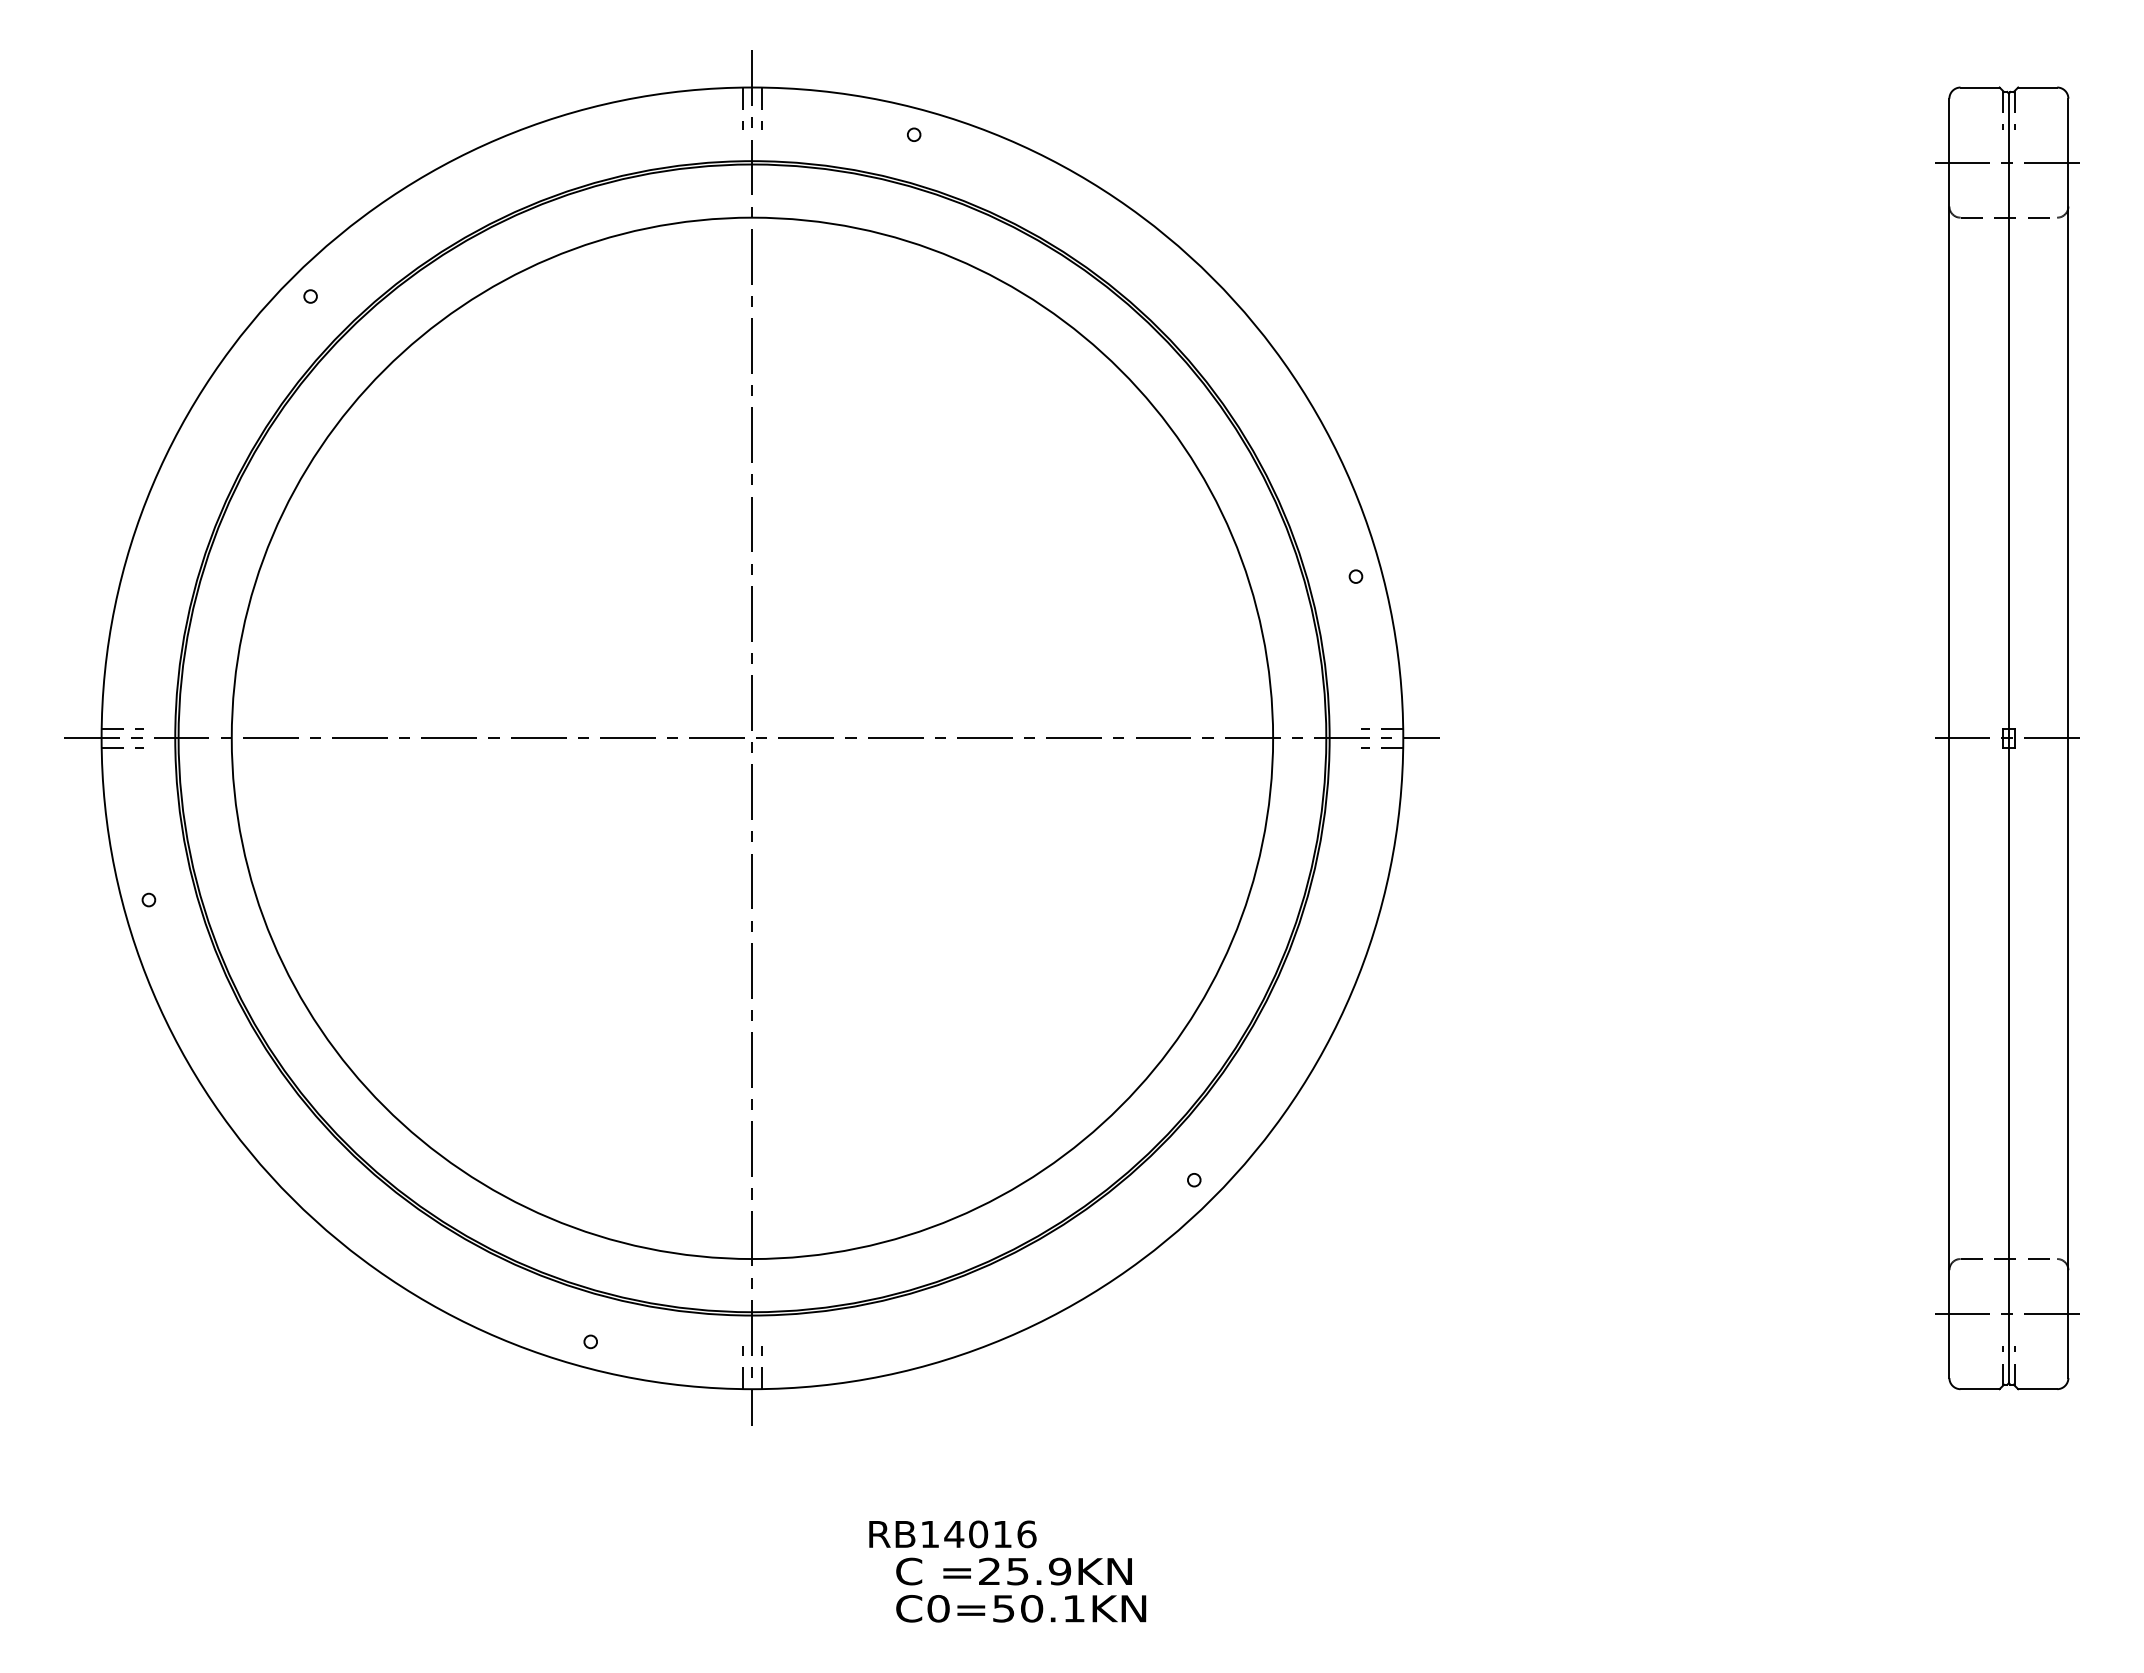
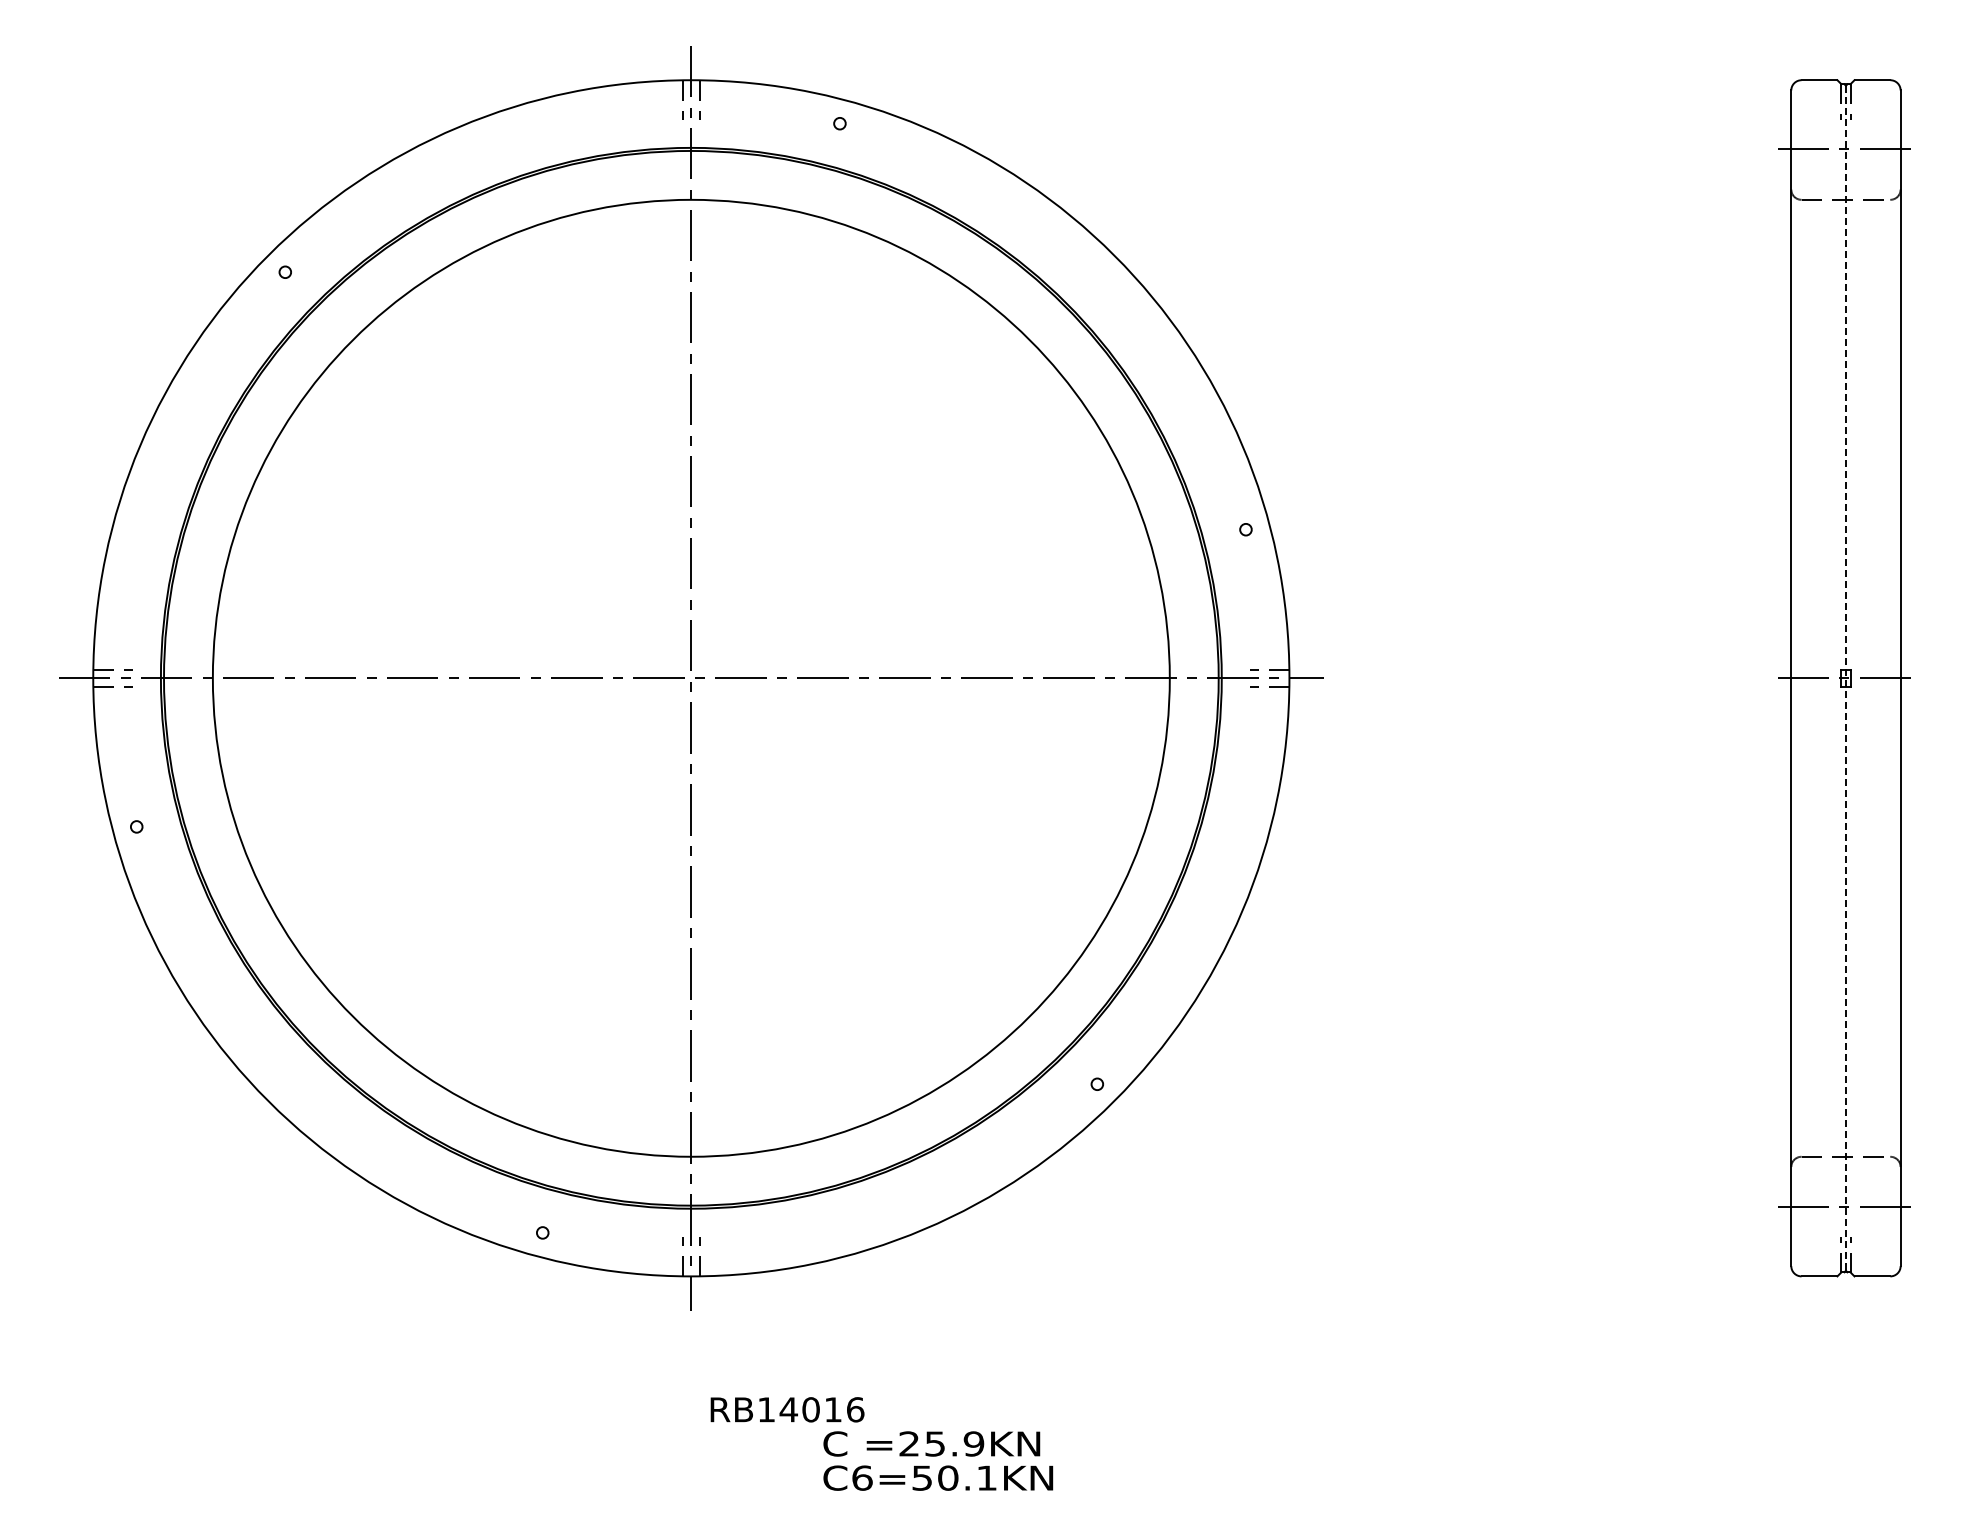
line: (2008, 738) -> (1845, 678), solid -> dashed
text: (952, 1534) -> (787, 1409), moved
text: (938, 1608) -> (862, 1477), C0=50.1KN -> C6=50.1KN

